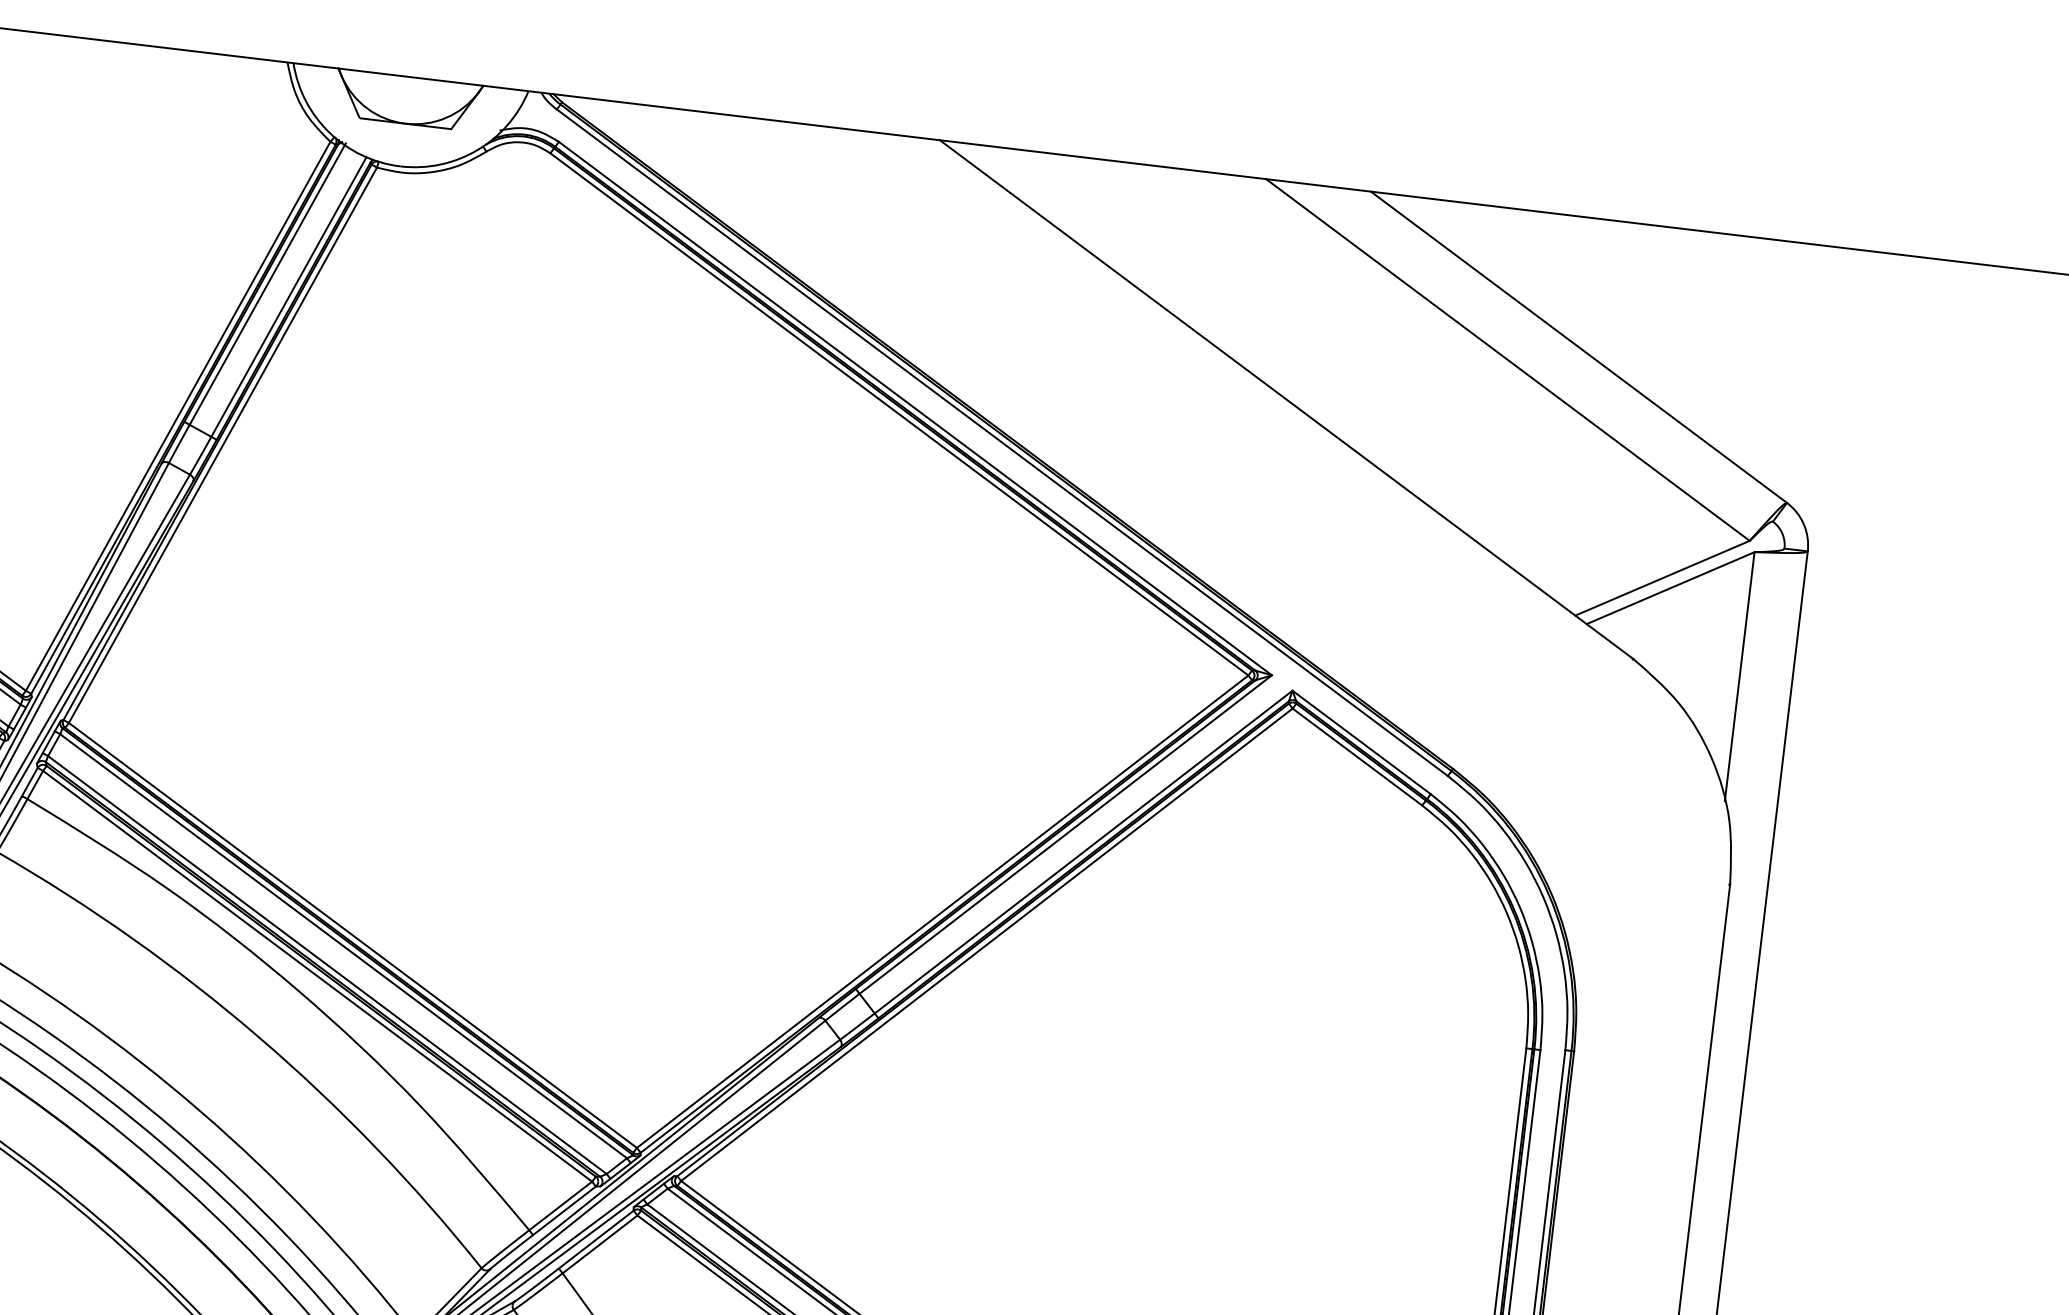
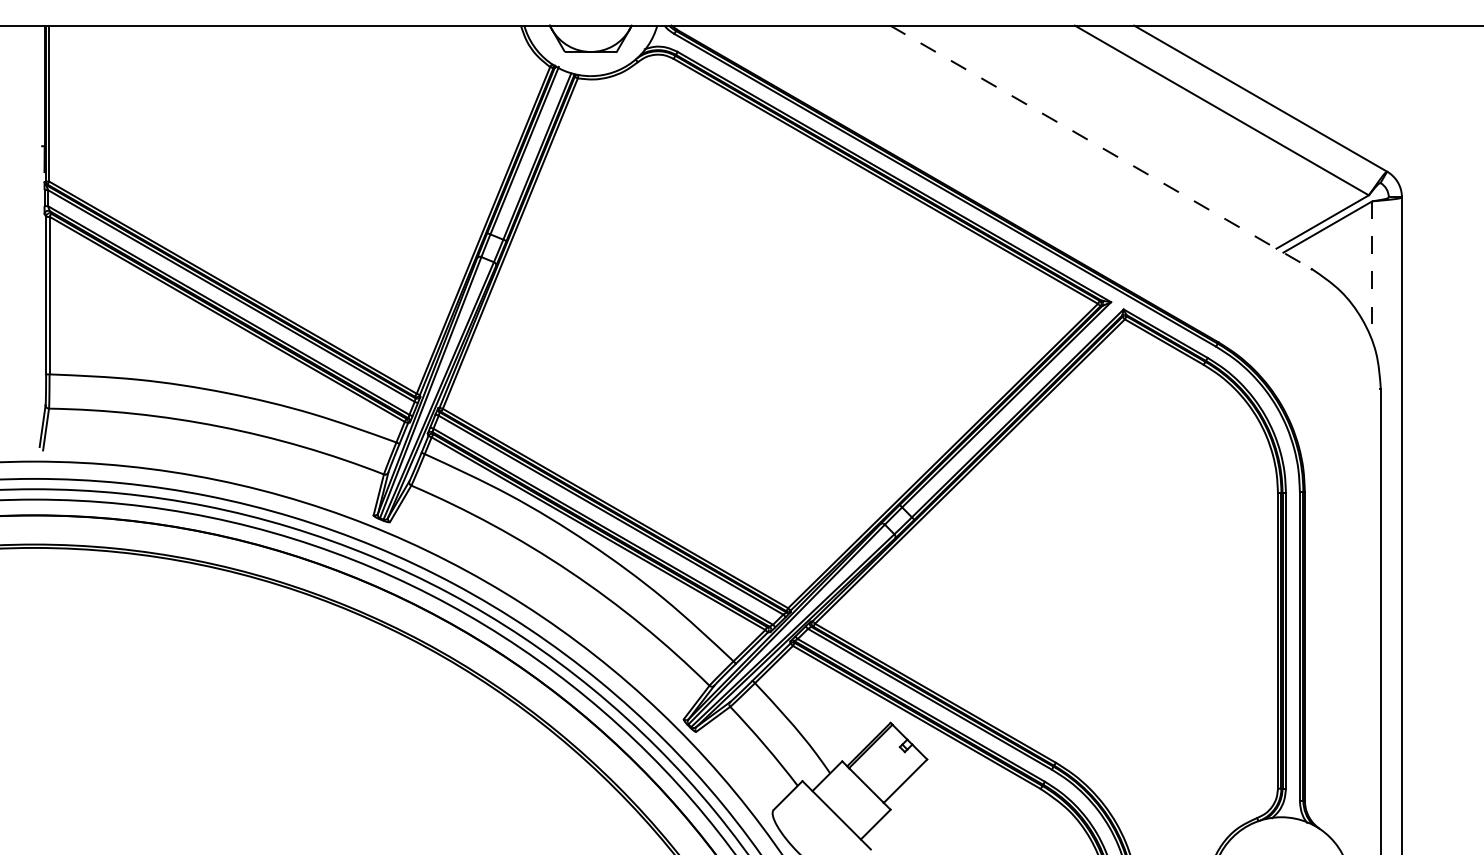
line: (1287, 400) -> (1101, 147), solid -> dashed
line: (1740, 676) -> (1372, 271), solid -> dashed

